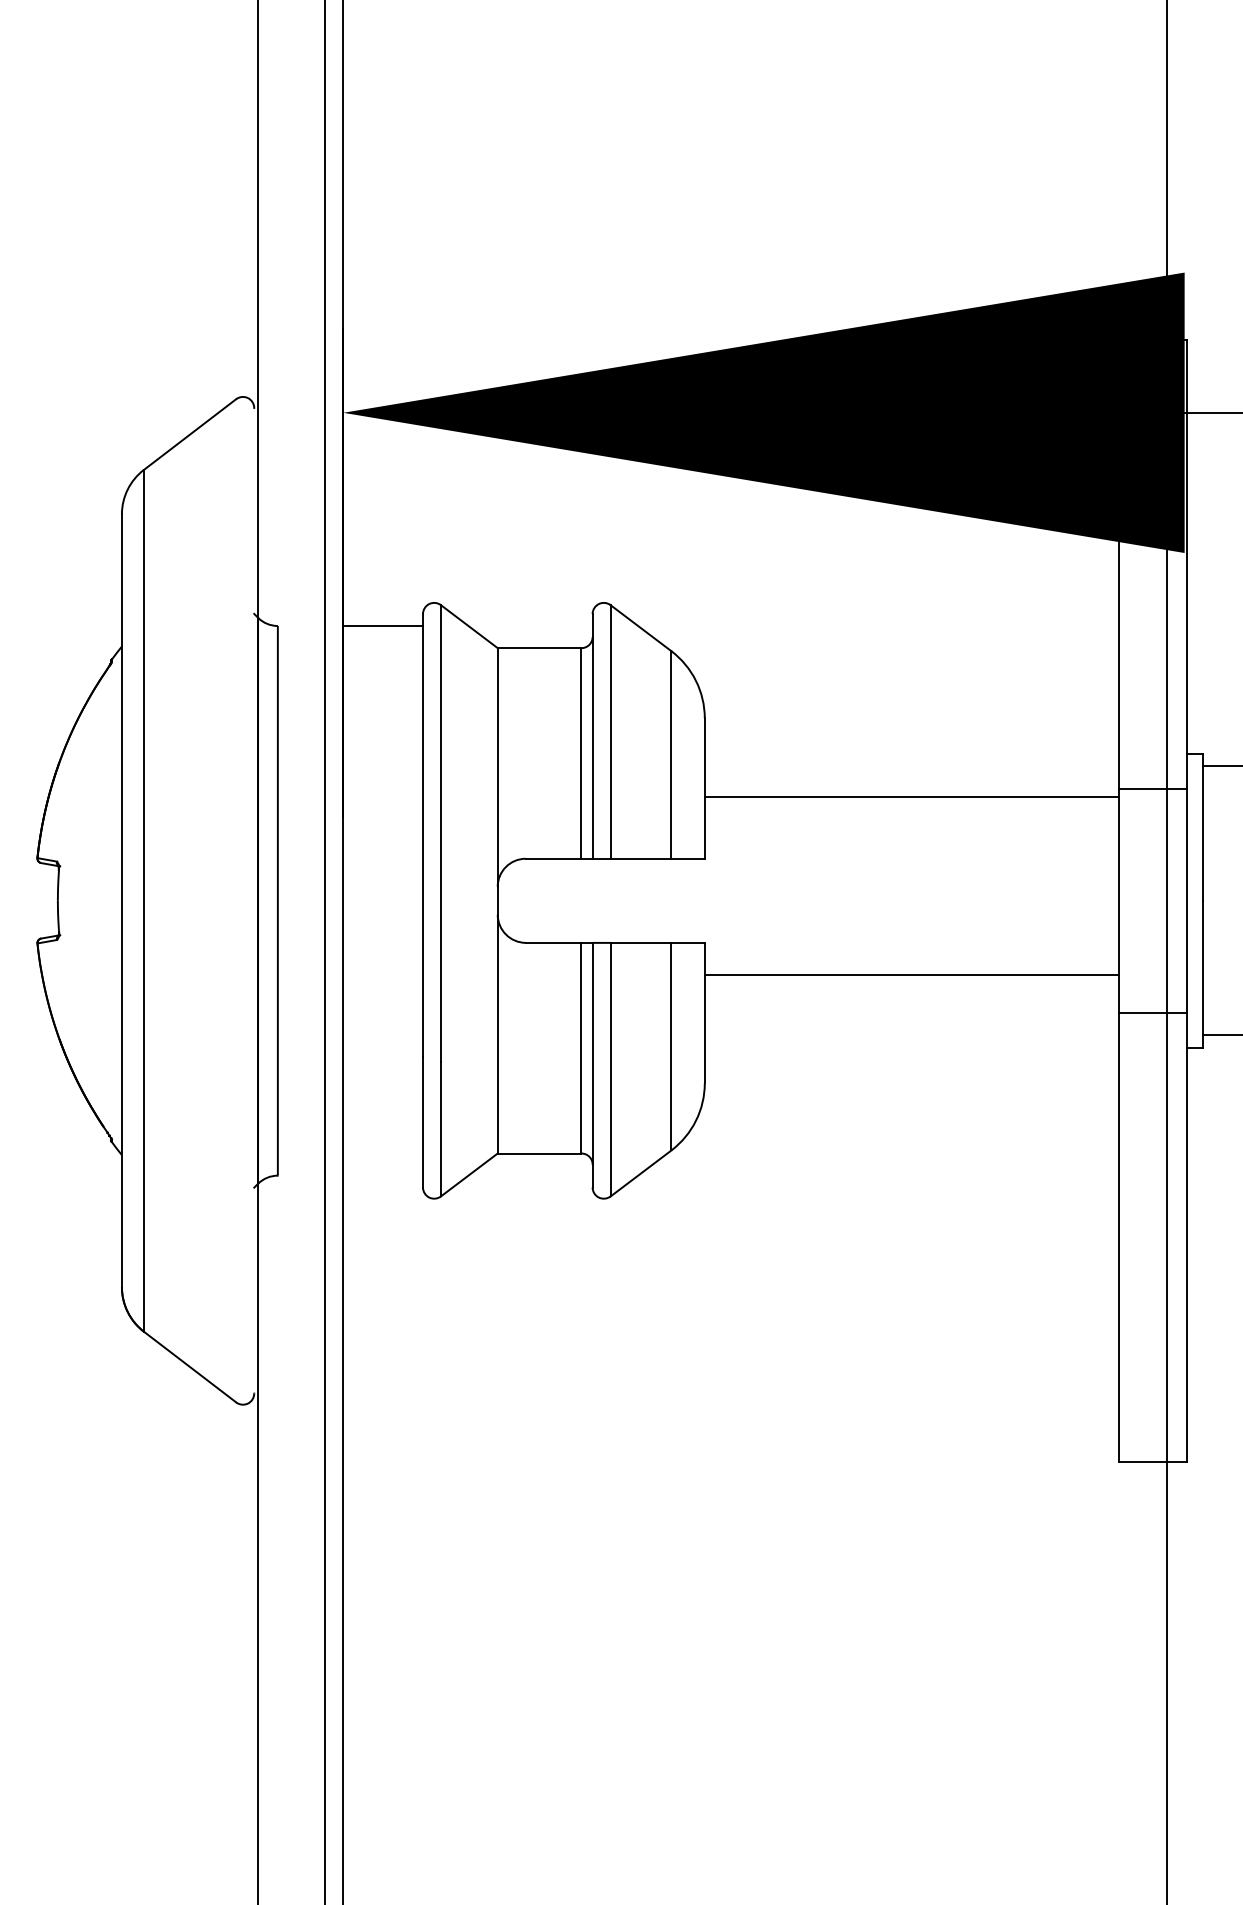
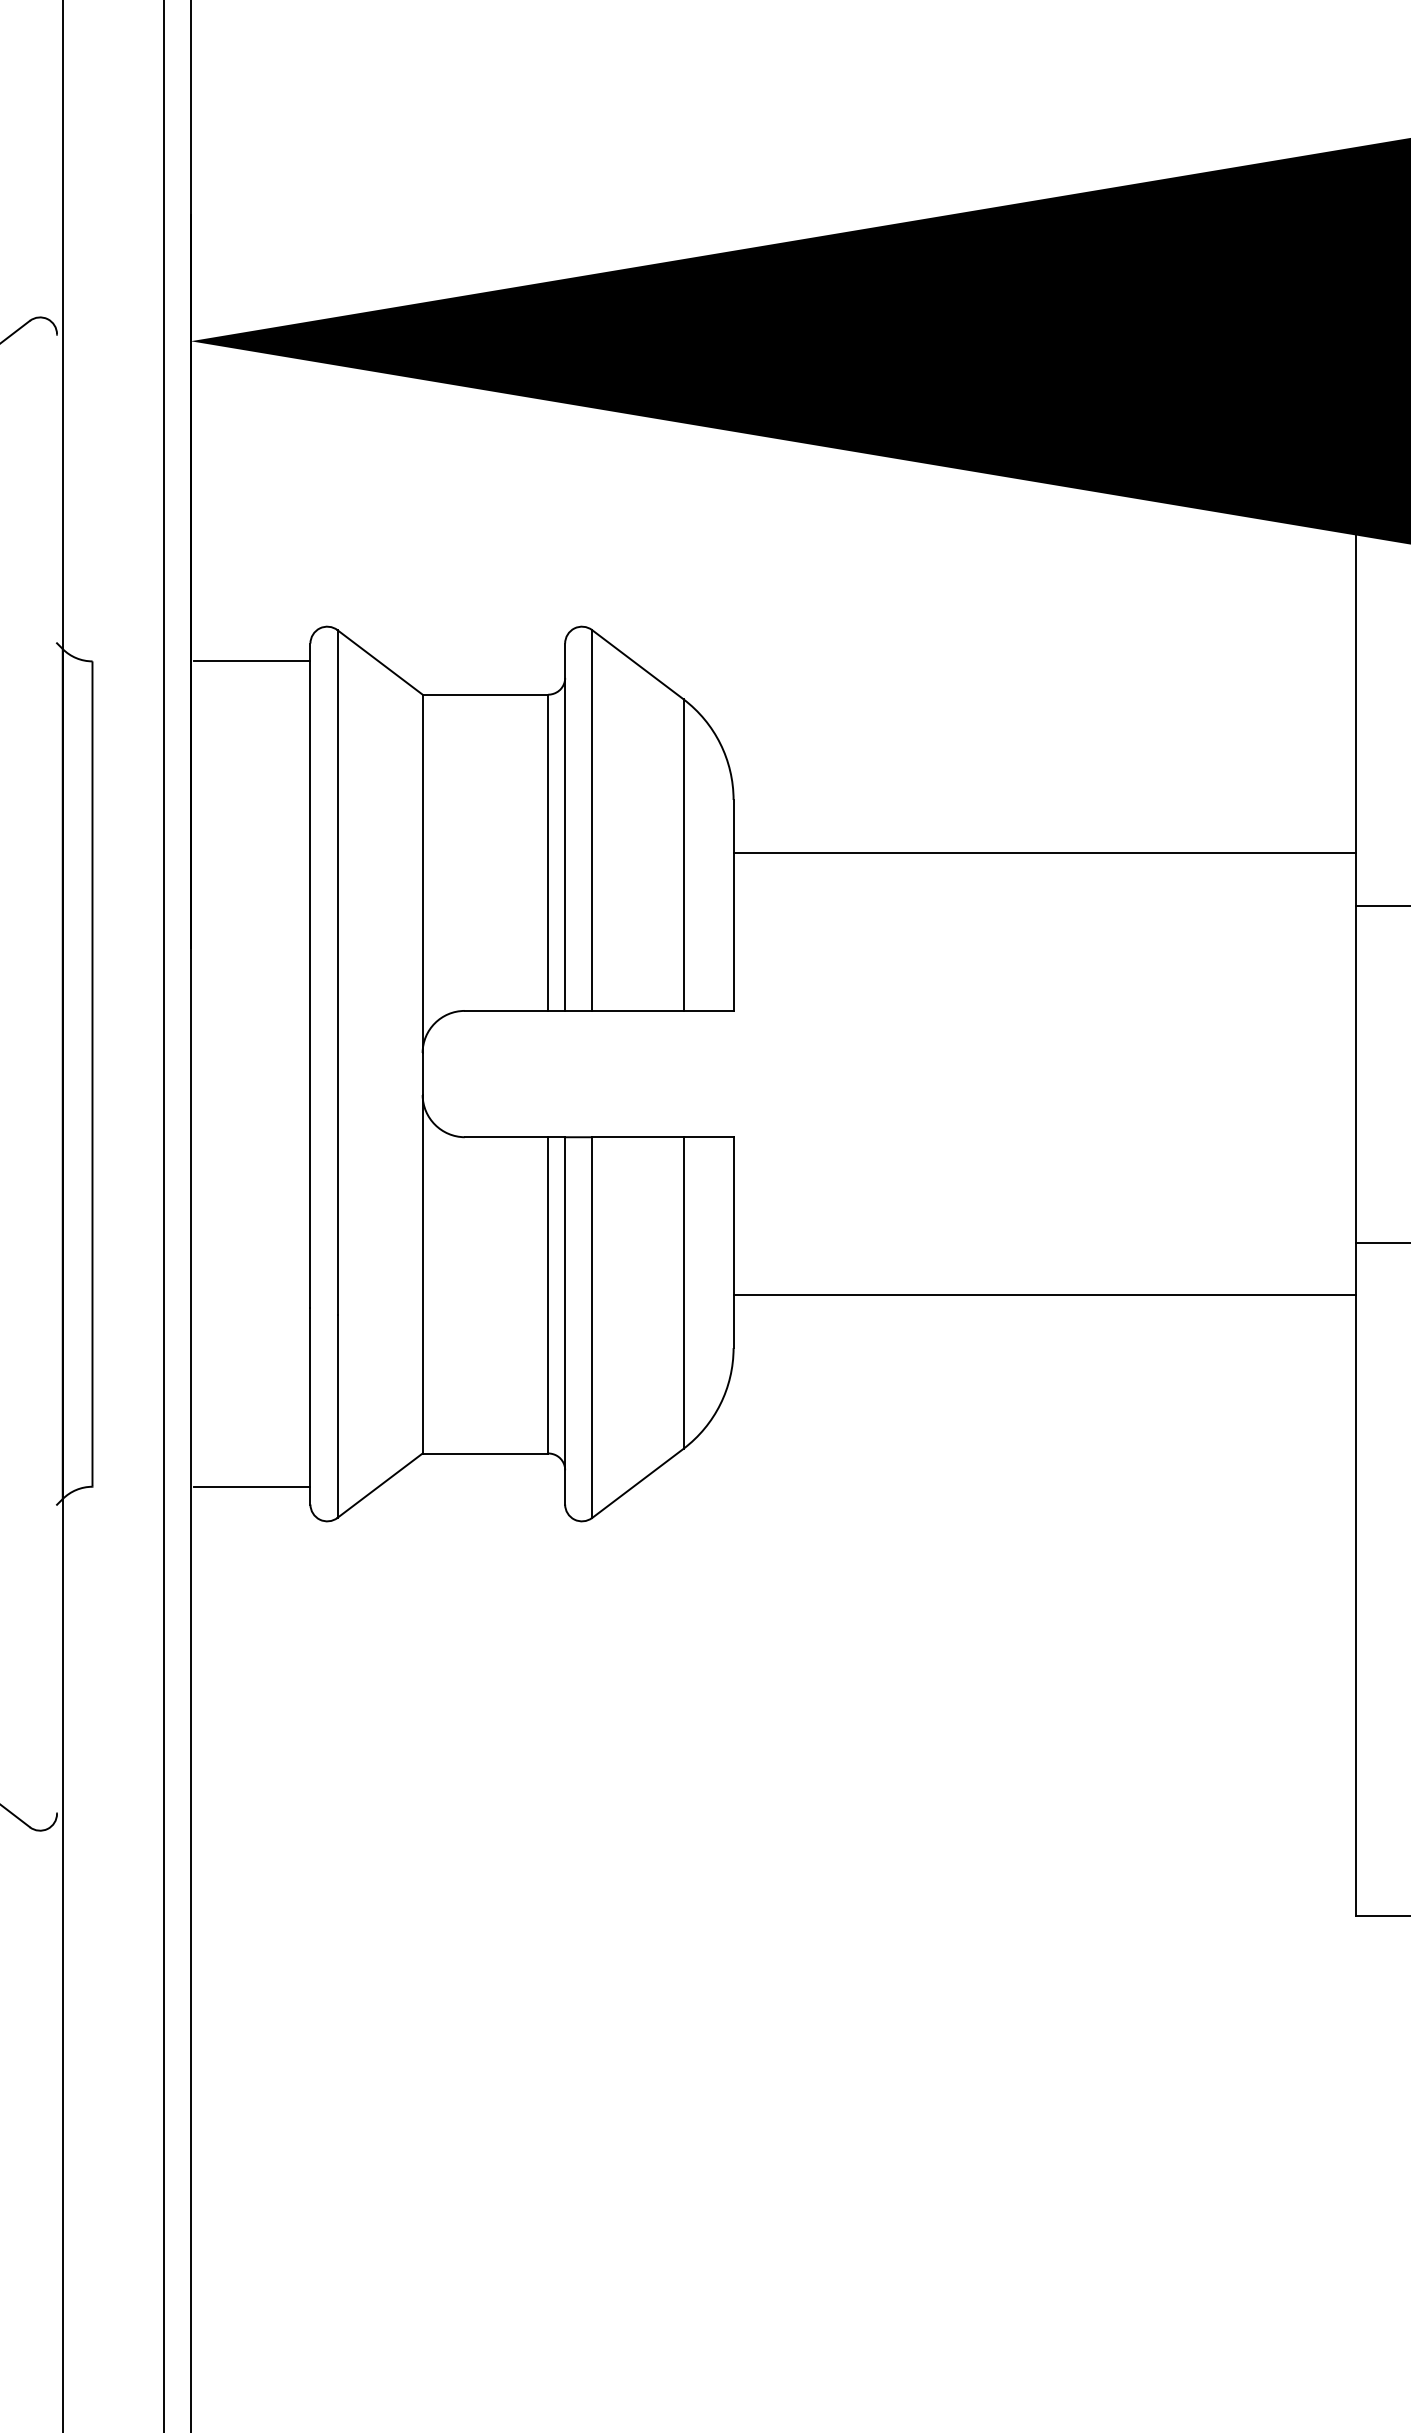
line: (911, 796) -> (1043, 852), moved
line: (911, 975) -> (1043, 1295), moved
line: (384, 1175) -> (252, 1486), added

